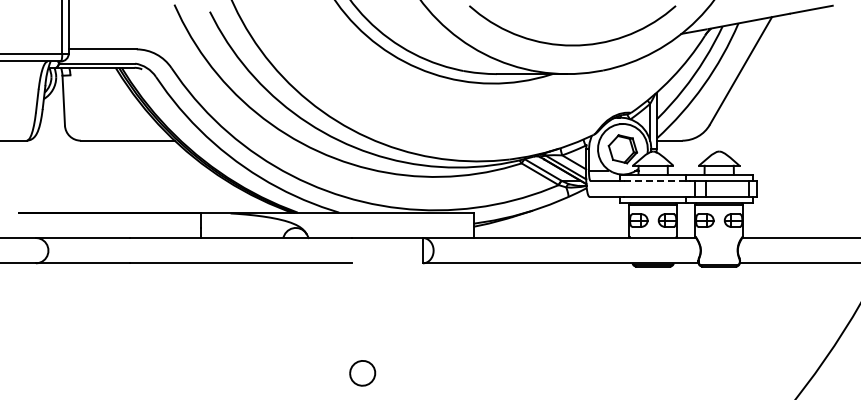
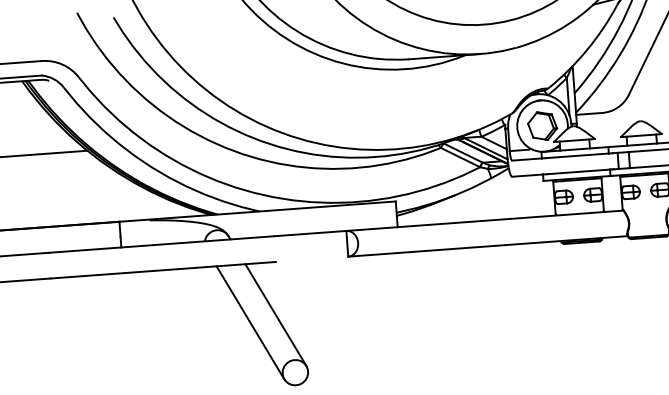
line: (654, 180) -> (576, 155), dashed -> solid
line: (347, 315) -> (275, 315), added
line: (322, 321) -> (250, 323), added

